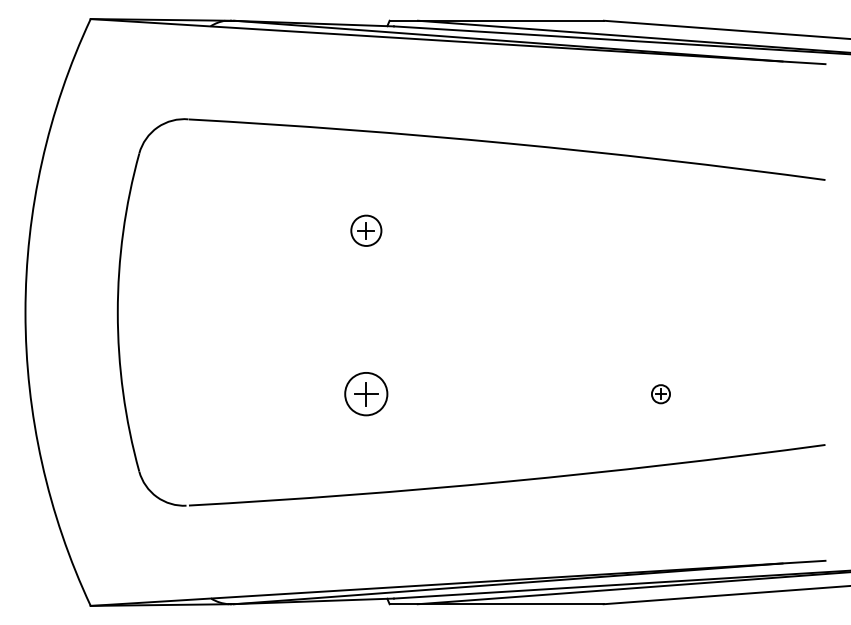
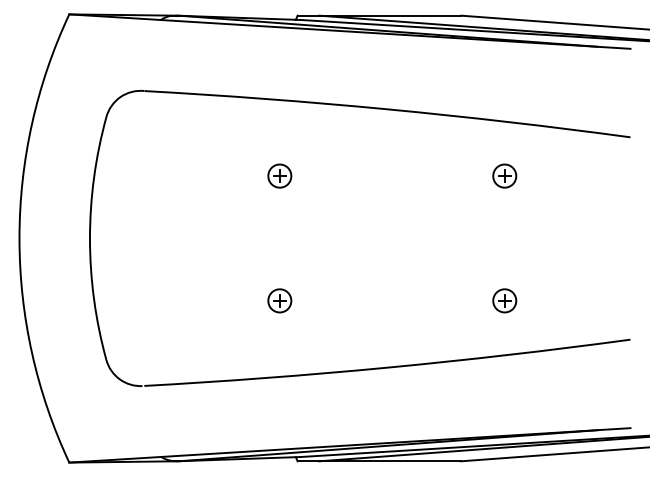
part: (660, 230) -> (504, 175), added
part: (365, 393) -> (279, 300), size x0.71
part: (660, 393) -> (504, 300), size x1.67

